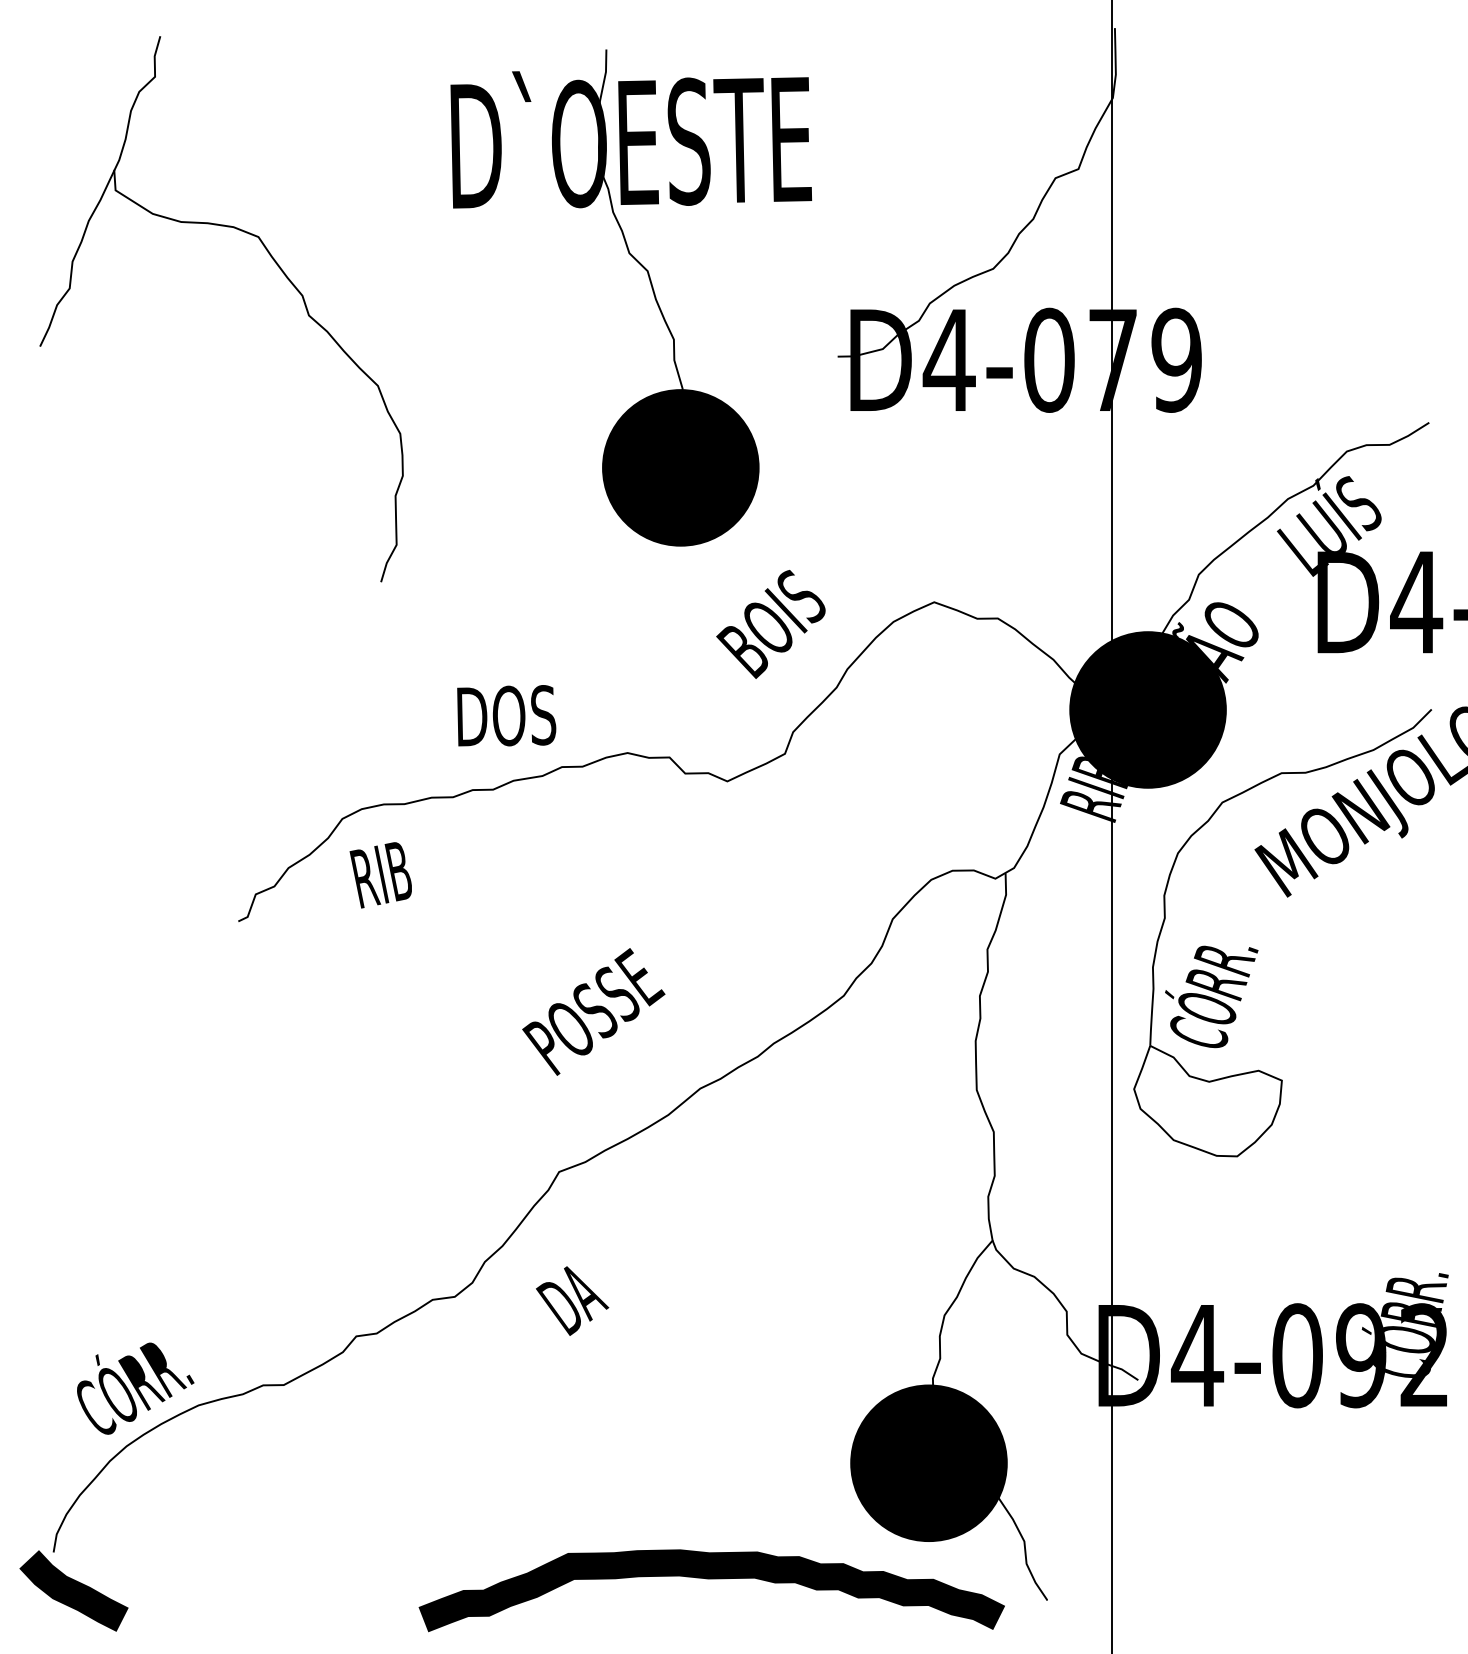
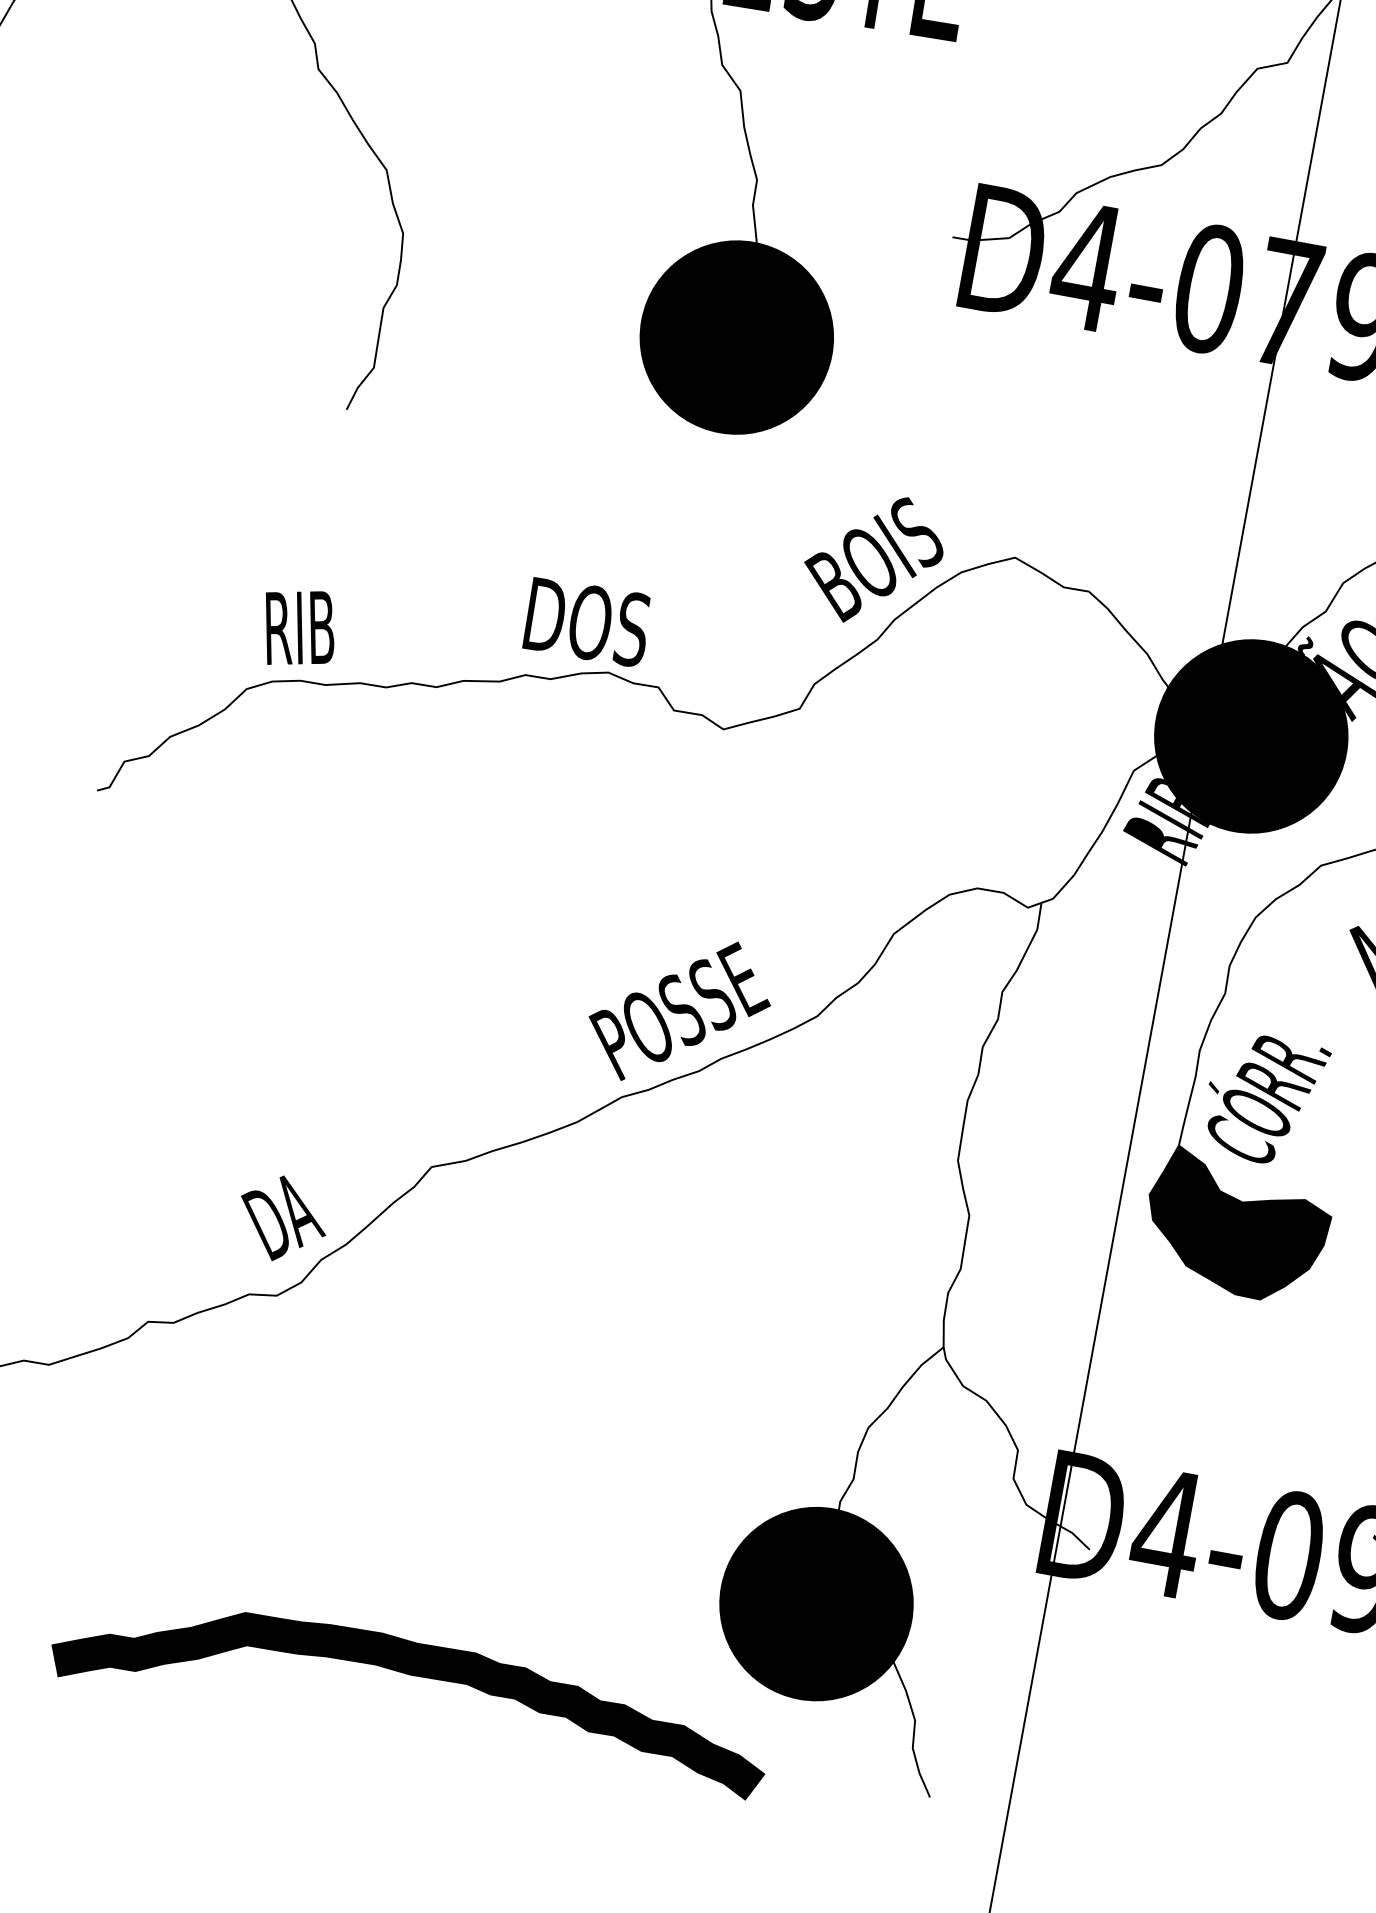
text: (770, 624) -> (873, 559), moved
text: (506, 715) -> (587, 621), moved
text: (380, 875) -> (298, 628), moved
text: (593, 1011) -> (679, 1010), moved
fill: (1207, 1100) -> (1236, 1224), added
text: (572, 1300) -> (282, 1218), moved
curve: (711, 1579) -> (414, 1676), moved

